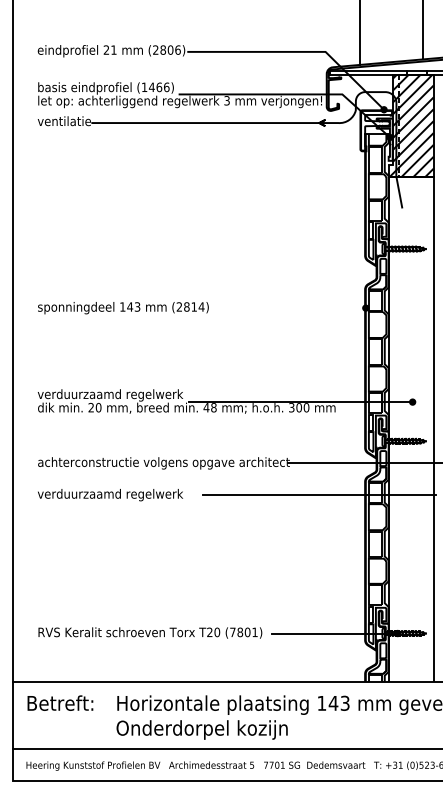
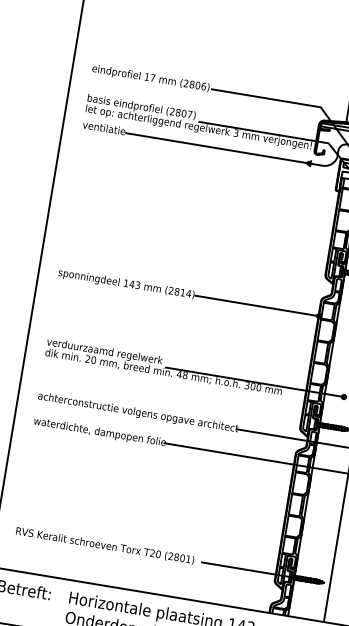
text: (109, 49) -> (149, 77), 21 -> 17
text: (155, 87) -> (181, 113), (1466) -> (2807)
line: (287, 308) -> (256, 306), added
text: (120, 494) -> (99, 432), verduurzaamd regelwerk -> waterdichte, dampopen folie
text: (232, 632) -> (170, 556), (7801) -> (2801)

